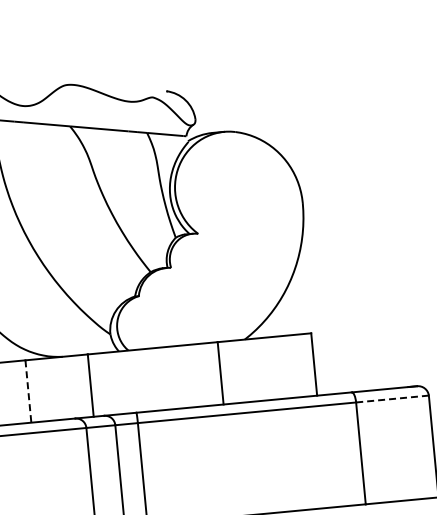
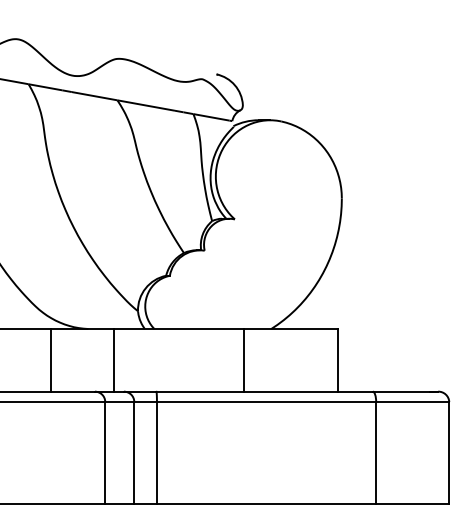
line: (27, 391) -> (50, 360), dashed -> solid
line: (392, 399) -> (412, 402), dashed -> solid

